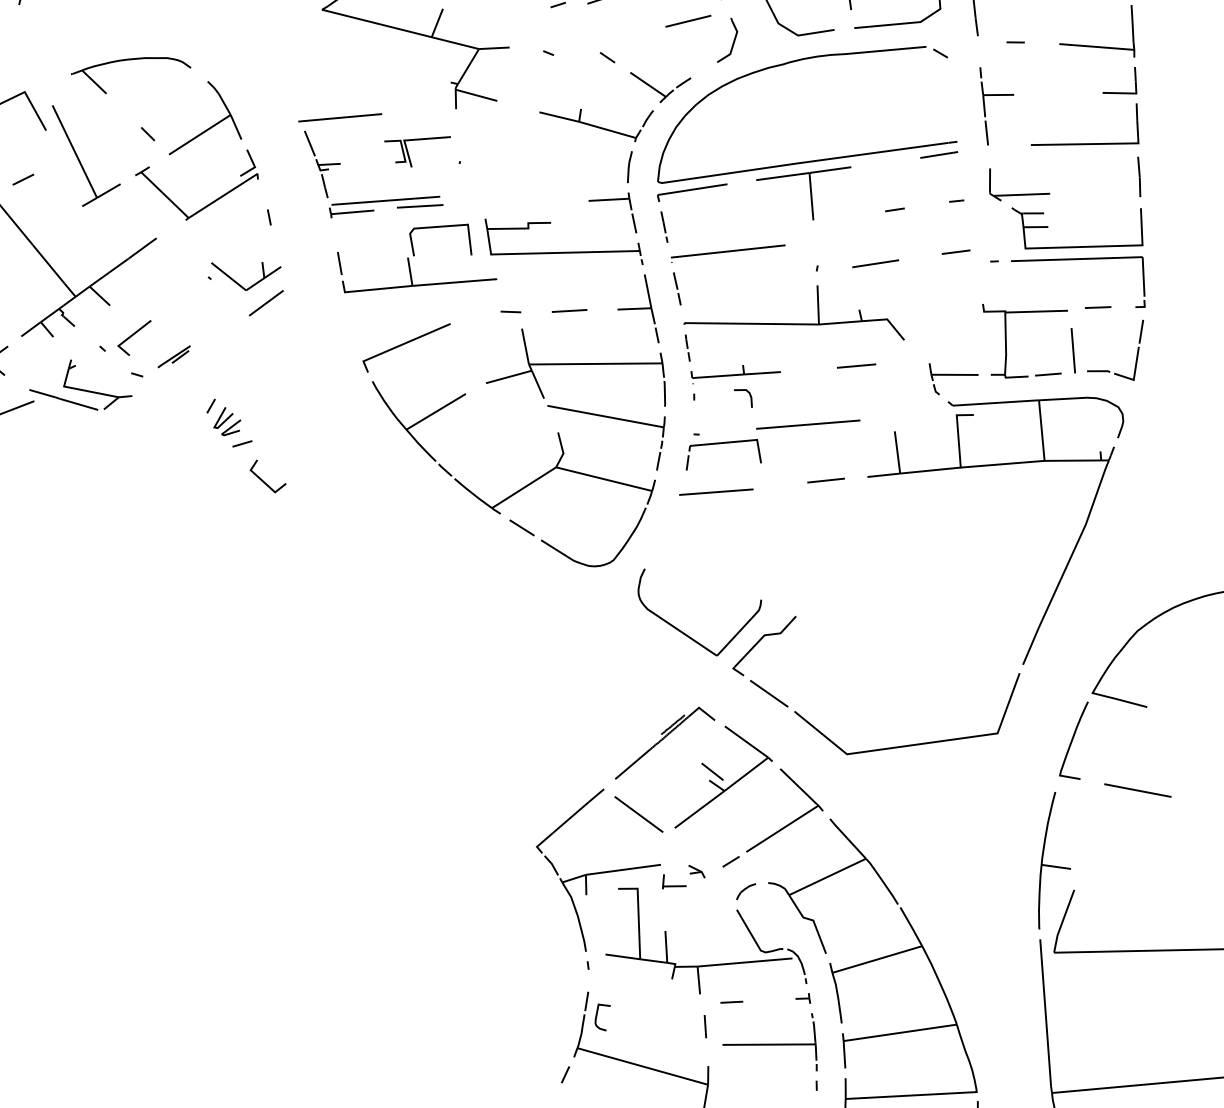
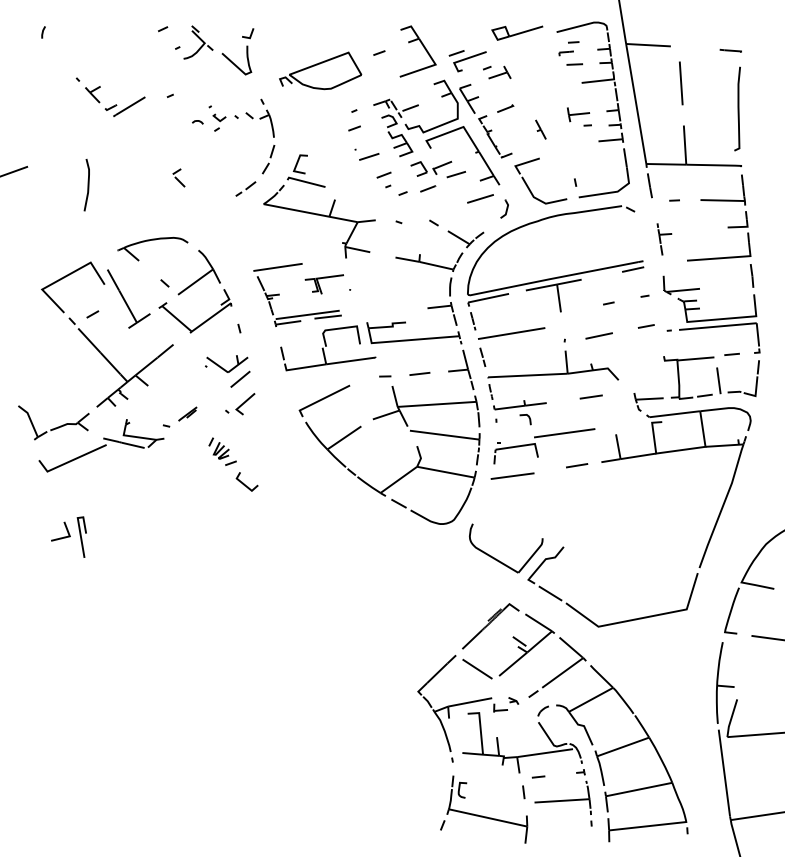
part: (727, 39) -> (504, 208), size x0.7
part: (994, 107) -> (664, 239), size x0.7
part: (125, 337) -> (240, 404), moved

